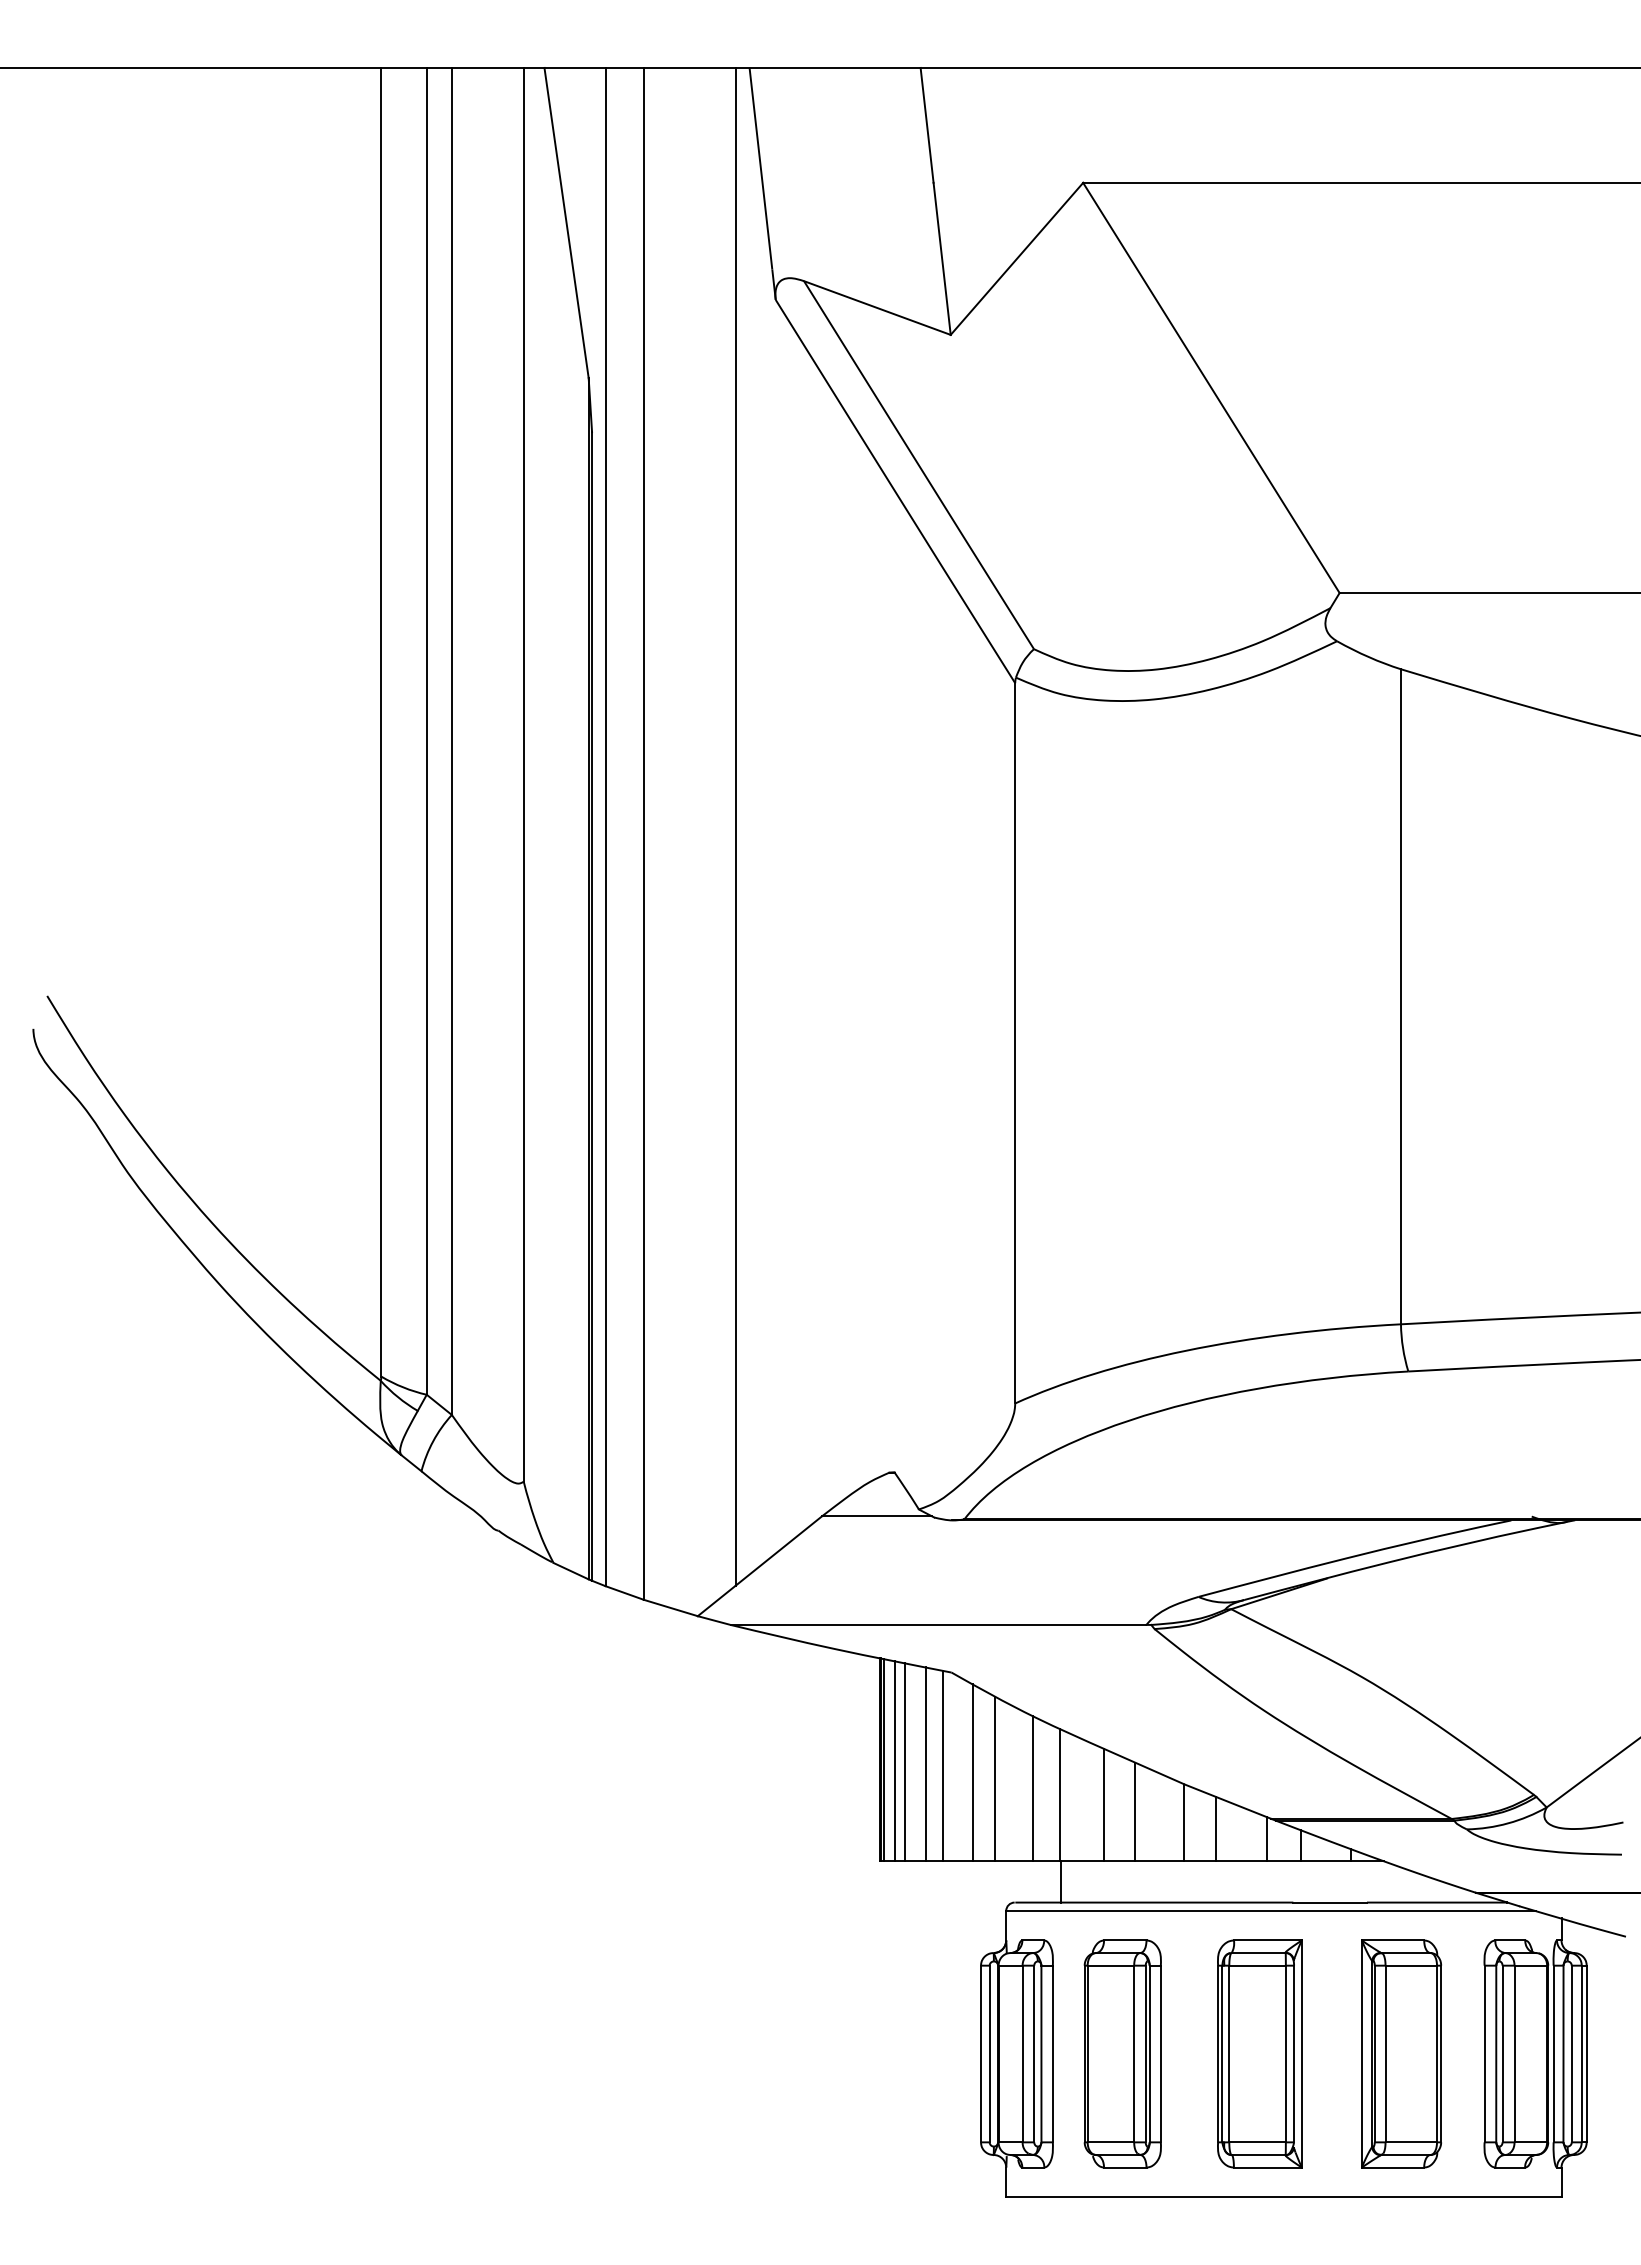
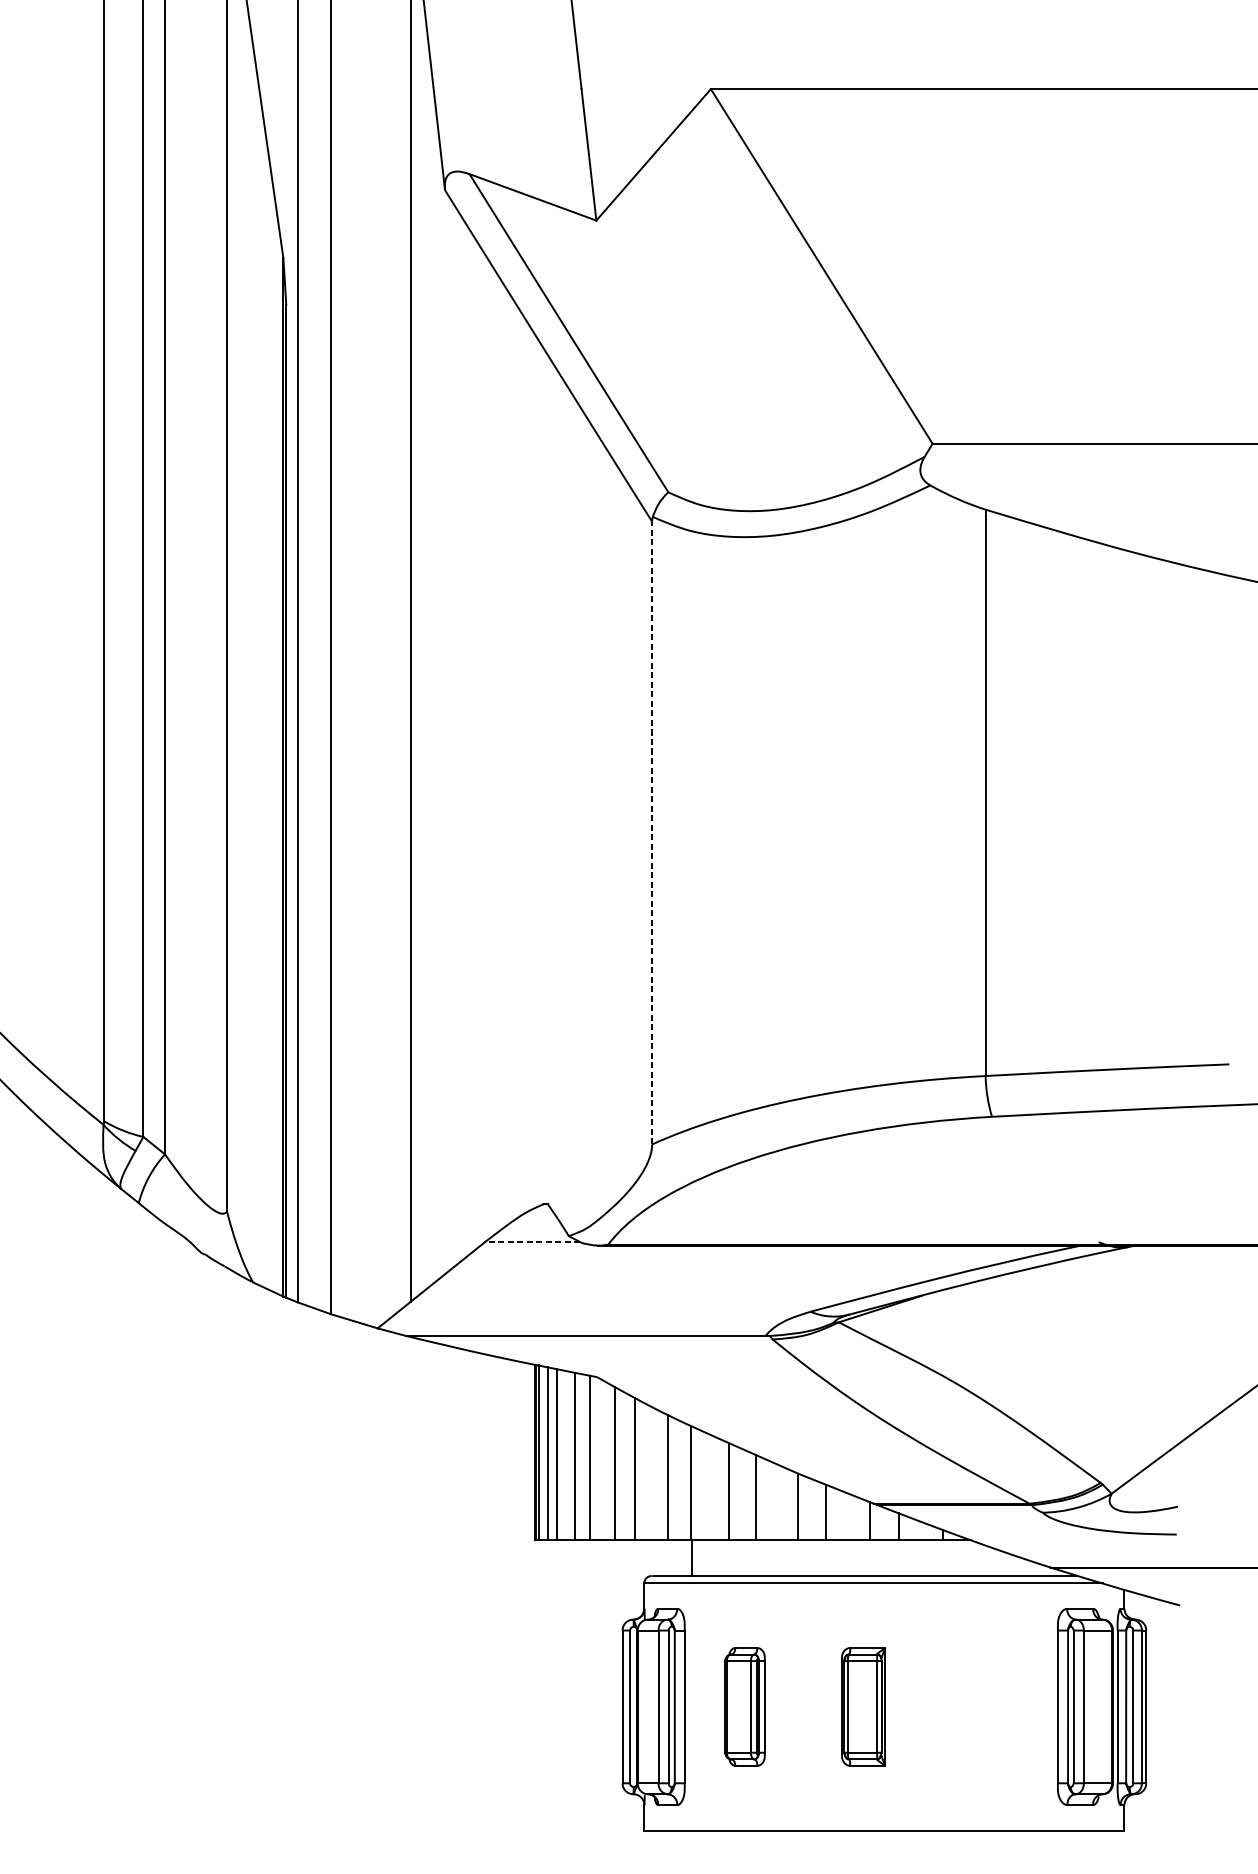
line: (1015, 1042) -> (652, 832), solid -> dashed
line: (876, 1516) -> (532, 1242), solid -> dashed
part: (1122, 2053) -> (744, 1706), size x0.6
part: (1259, 2053) -> (863, 1706), size x0.6
part: (1401, 2053) -> (986, 1706), removed

